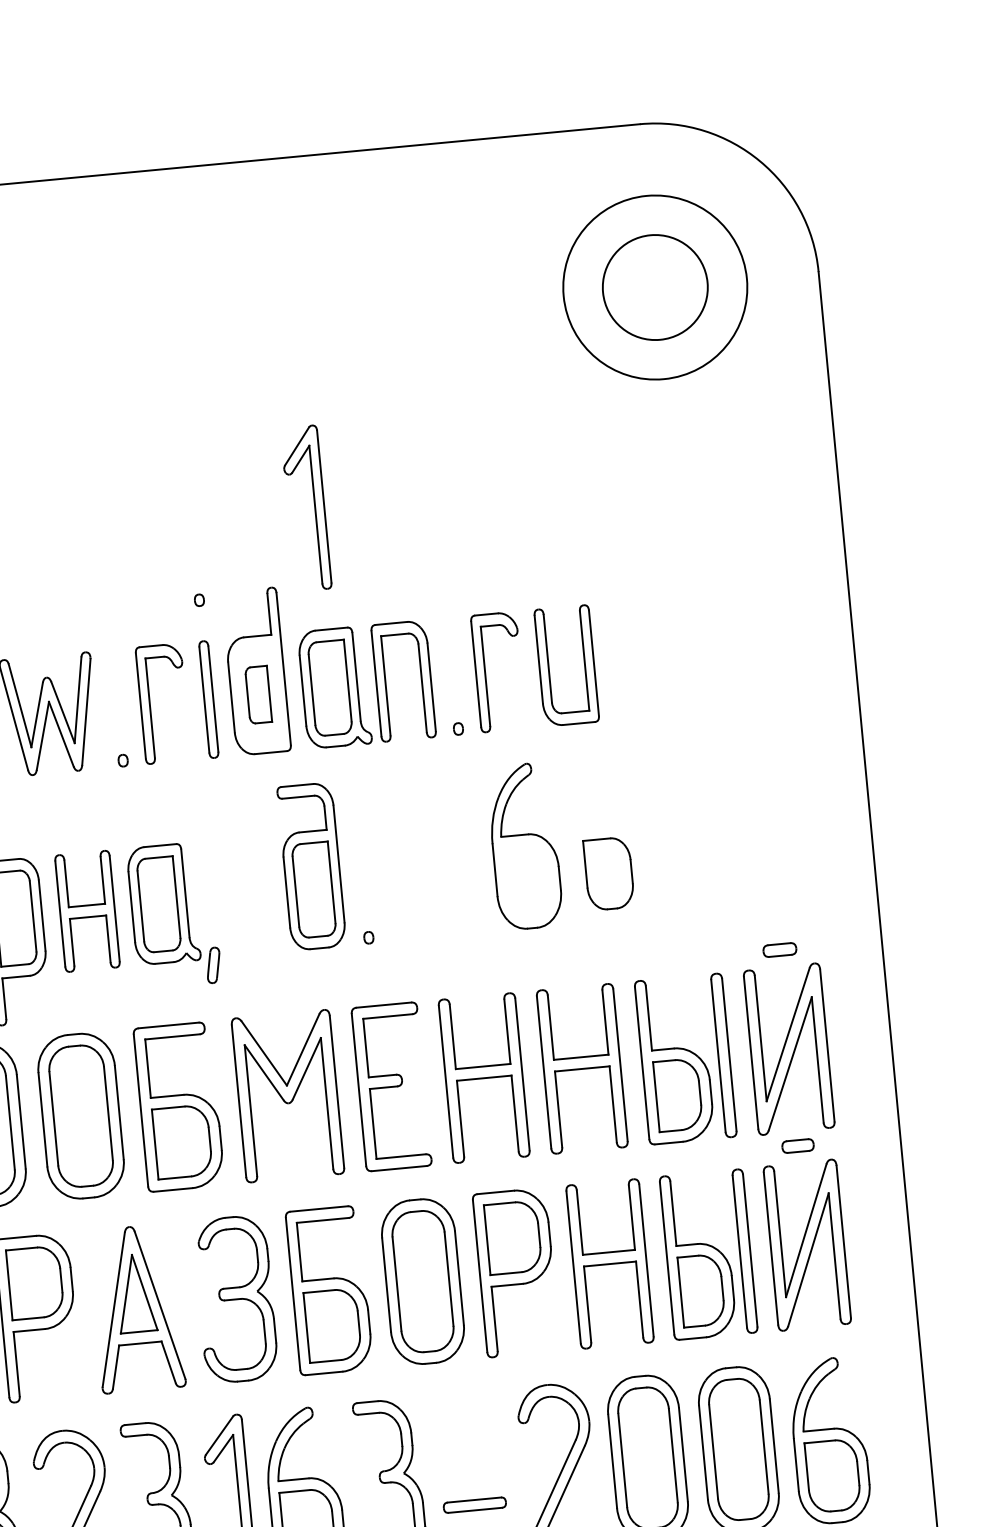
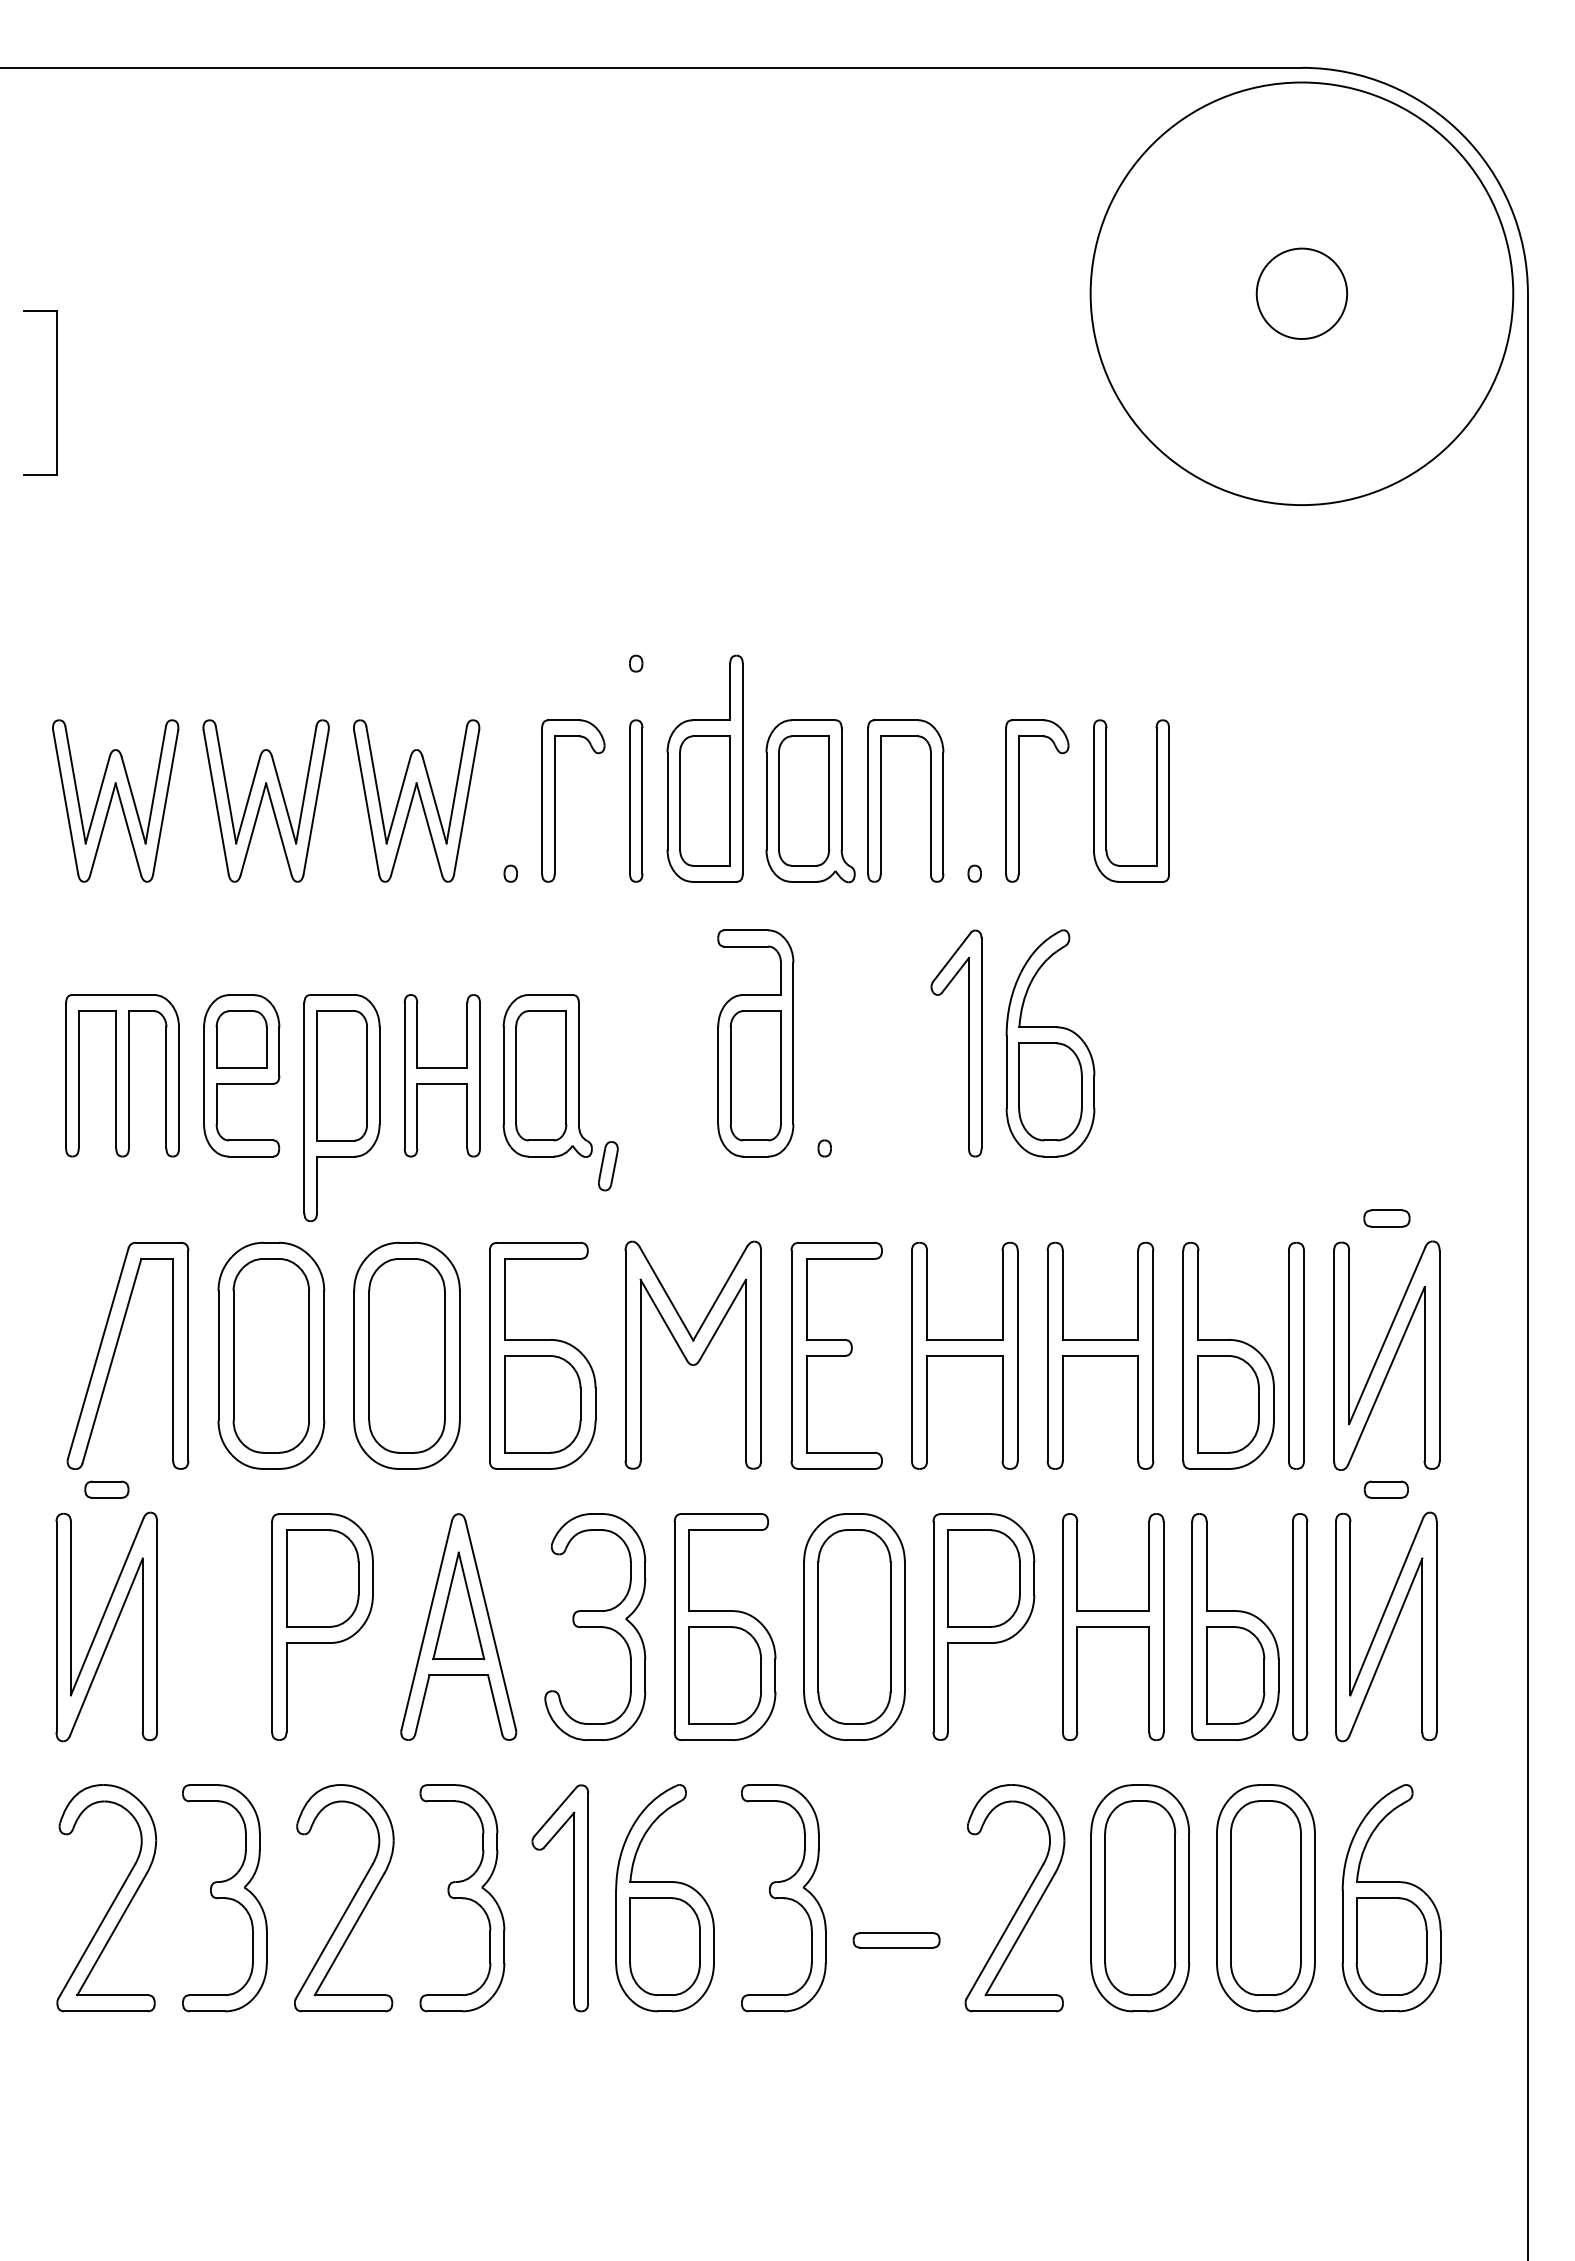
circle: (654, 287) -> (1301, 293), size x0.62
circle: (654, 287) -> (1301, 293), size x1.67
part: (314, 507) -> (968, 1043), moved
part: (258, 694) -> (704, 800), size x1.67
part: (609, 873) -> (1050, 1091), moved

